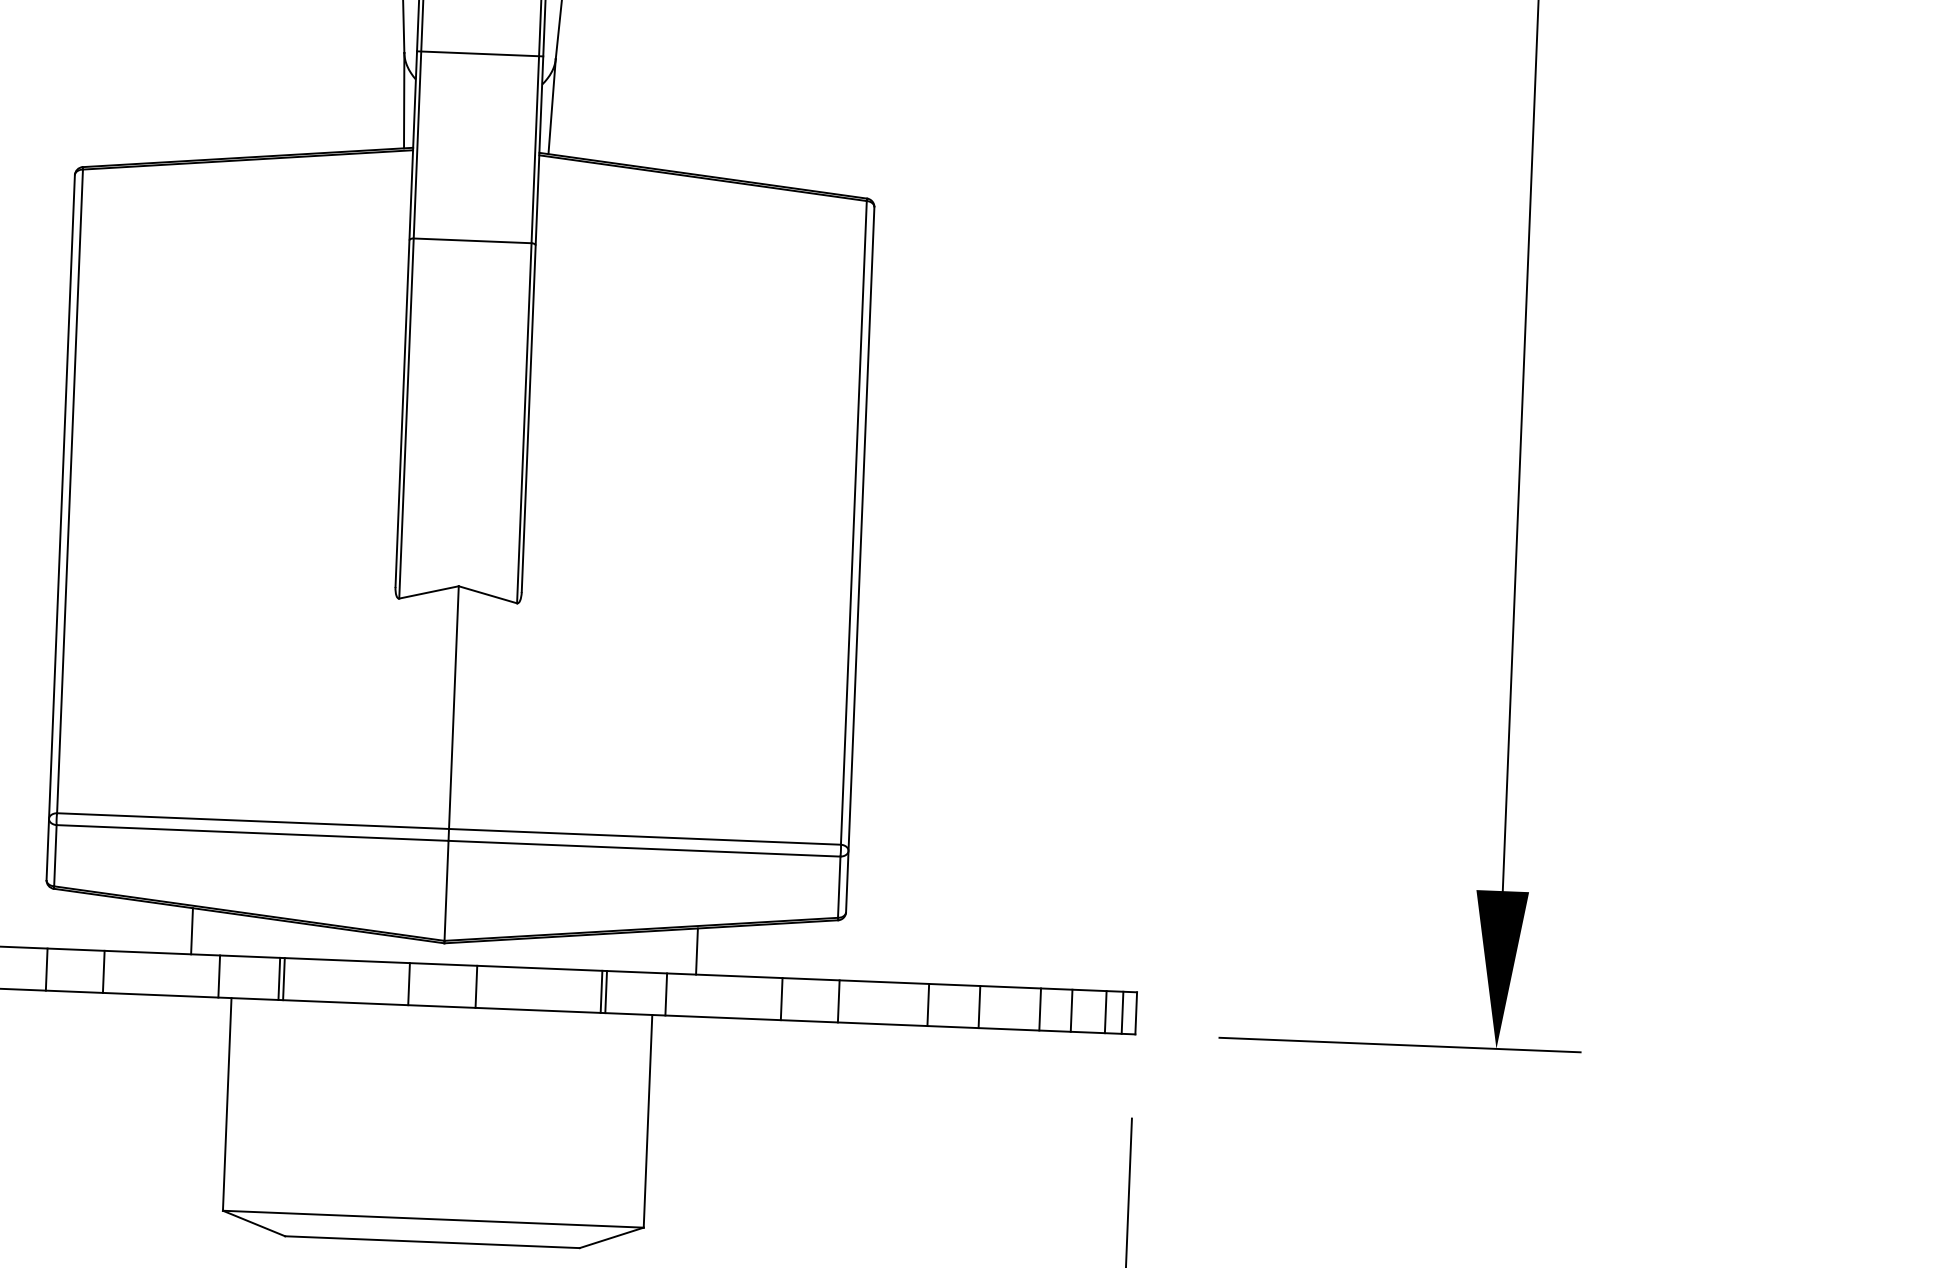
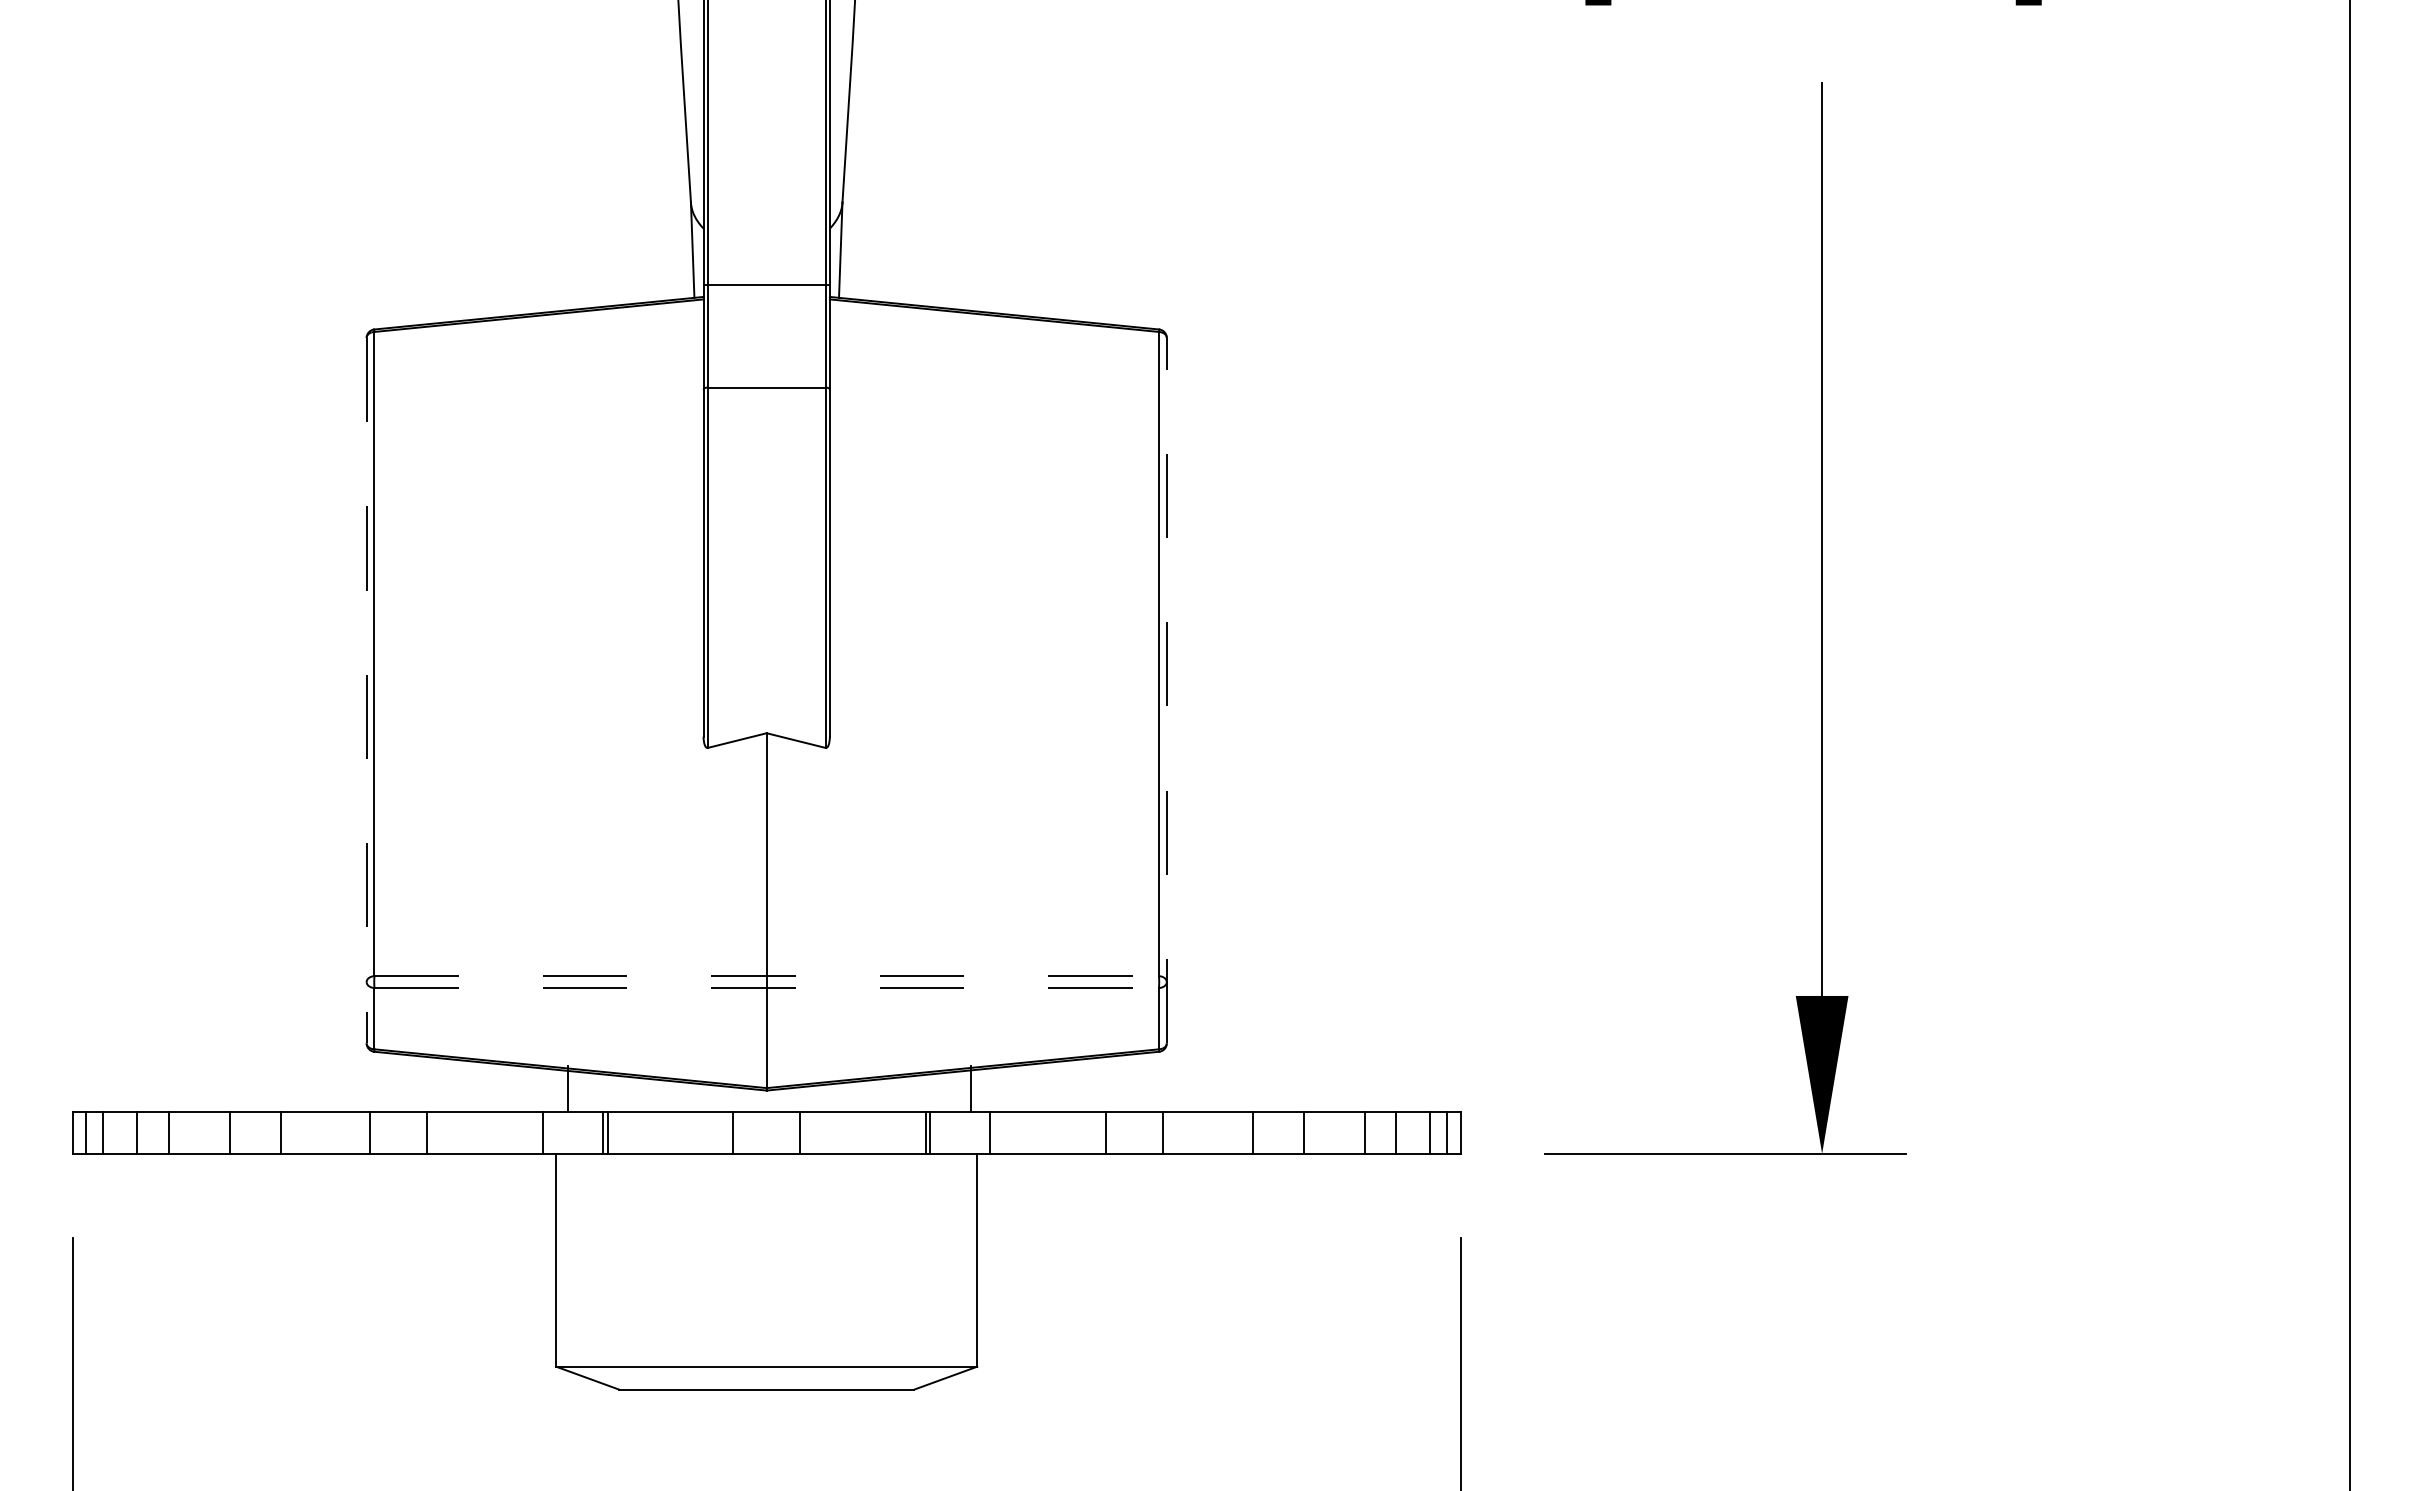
line: (479, 53) -> (766, 285), moved
line: (60, 527) -> (366, 690), solid -> dashed
line: (859, 559) -> (1166, 690), solid -> dashed
line: (449, 829) -> (767, 976), solid -> dashed
line: (449, 841) -> (767, 988), solid -> dashed
line: (192, 931) -> (568, 1088), moved
line: (697, 951) -> (971, 1088), moved

